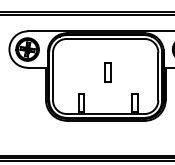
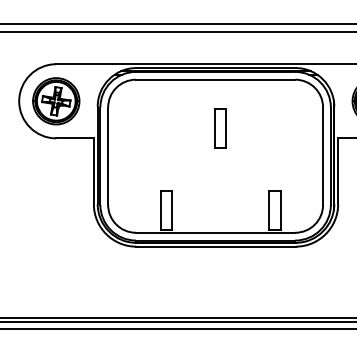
part: (107, 72) -> (219, 127), moved

